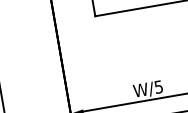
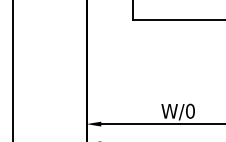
text: (158, 86) -> (190, 110), W/5 -> W/0

